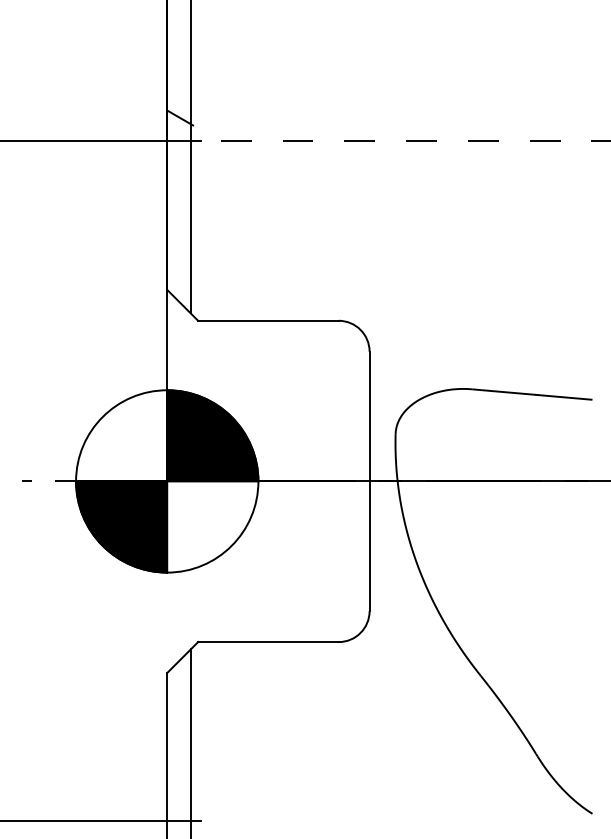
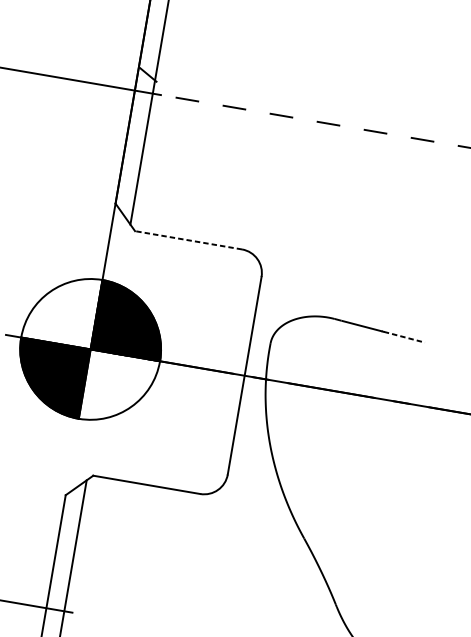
line: (267, 320) -> (187, 239), solid -> dashed
line: (565, 397) -> (404, 337), solid -> dashed

